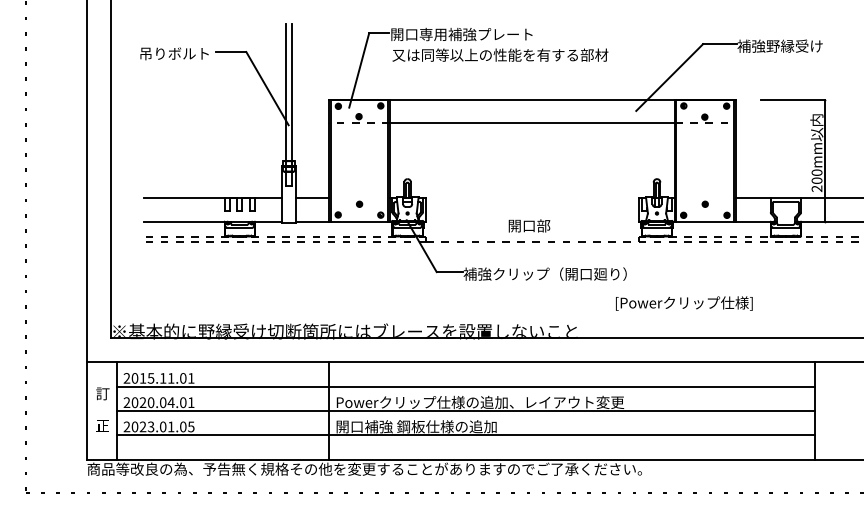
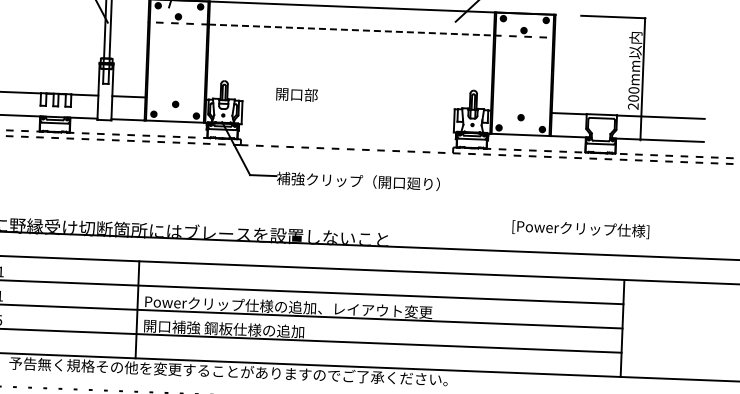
line: (532, 123) -> (351, 30), solid -> dashed
text: (529, 225) -> (297, 94), moved
text: (684, 303) -> (581, 229), moved

